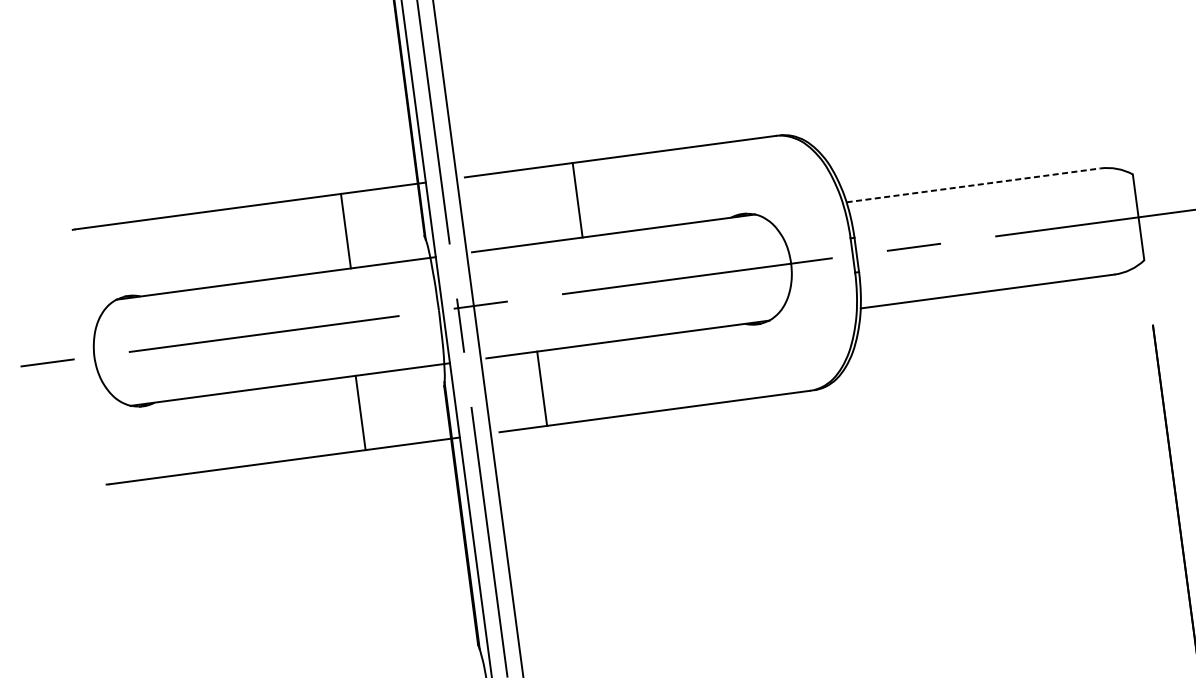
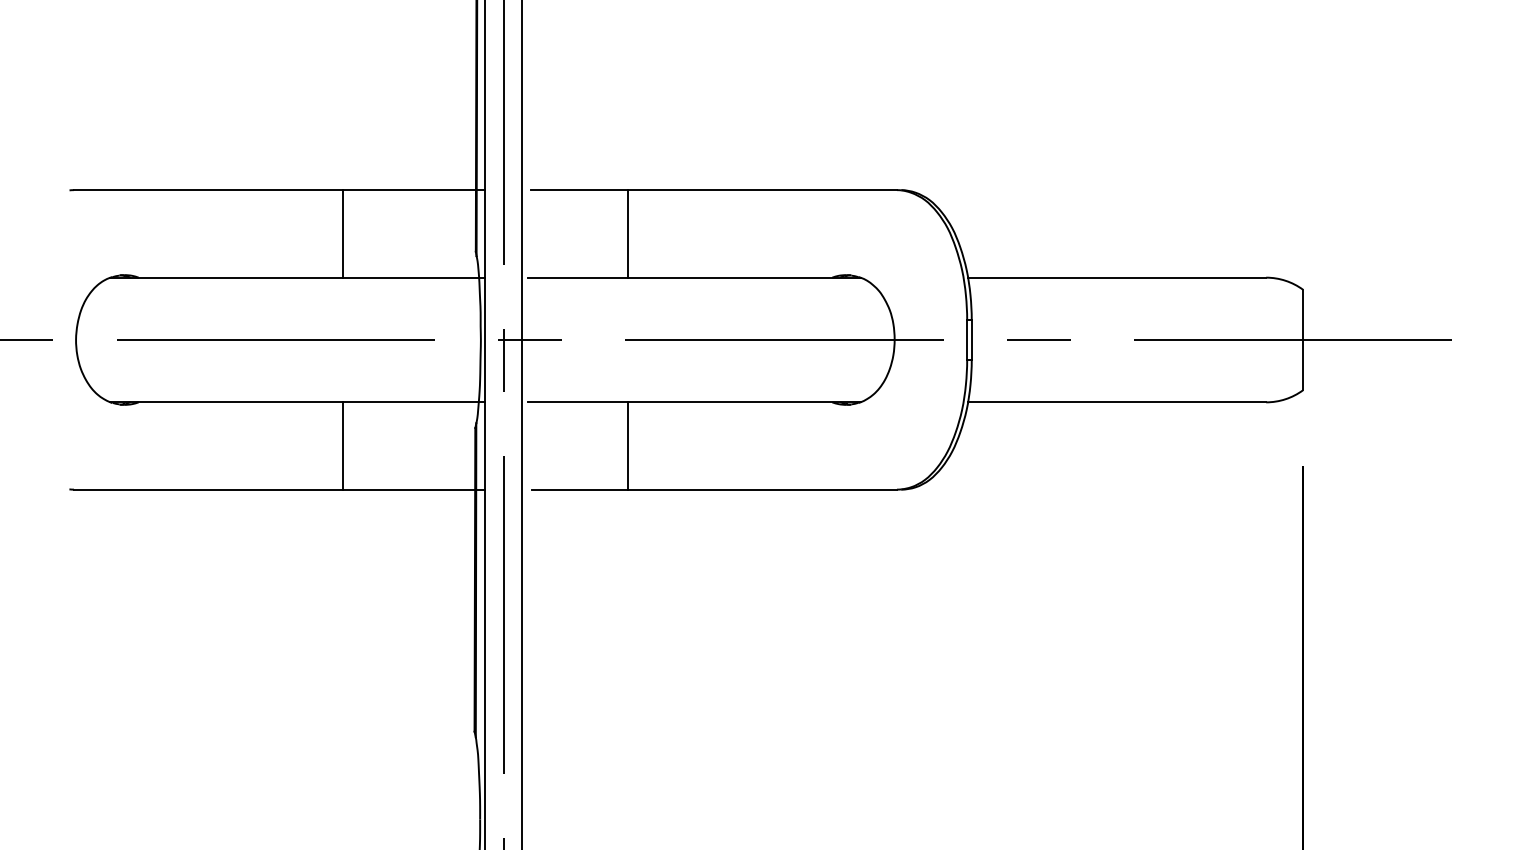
line: (973, 185) -> (1117, 277), dashed -> solid
line: (577, 199) -> (627, 233), moved
line: (345, 230) -> (342, 233), moved
line: (541, 388) -> (627, 445), moved
line: (360, 412) -> (342, 445), moved

